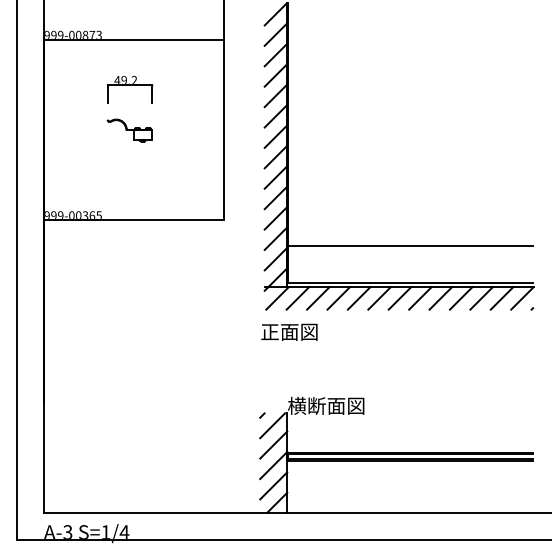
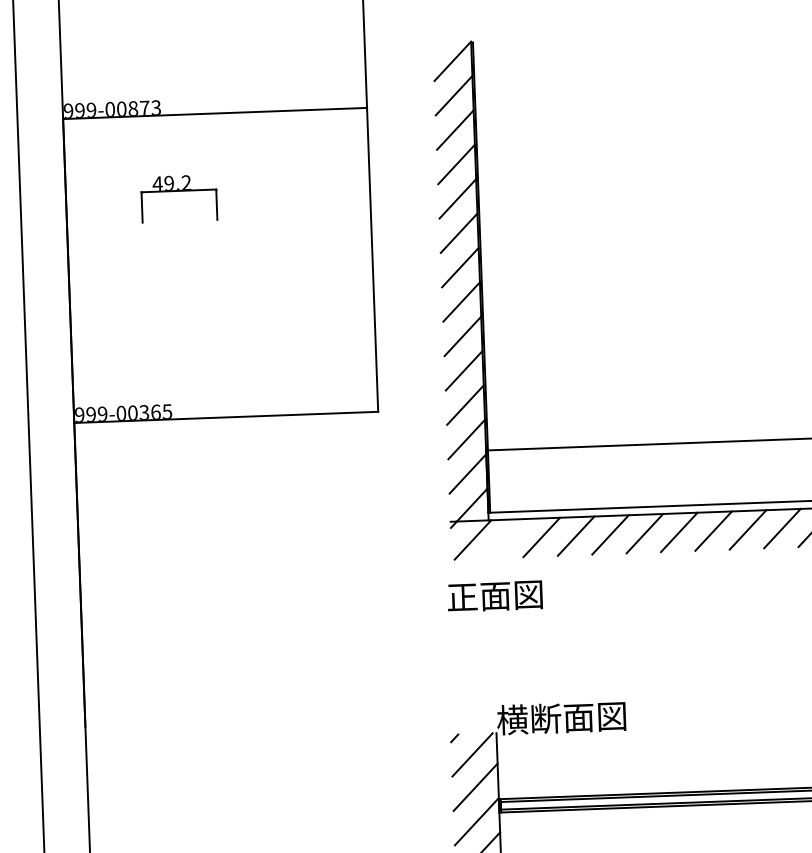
part: (130, 89) -> (180, 198), moved
part: (129, 130) -> (213, 266), removed
line: (297, 298) -> (506, 538), removed

